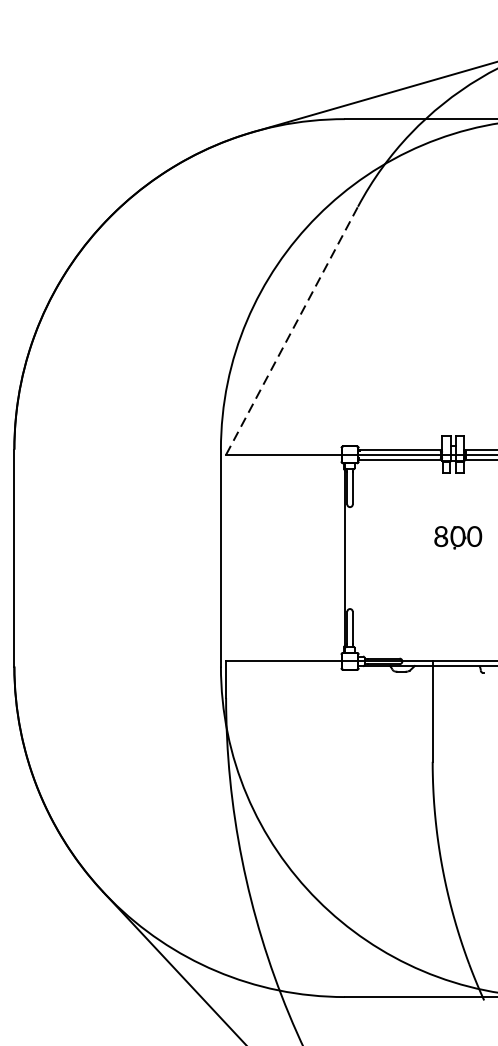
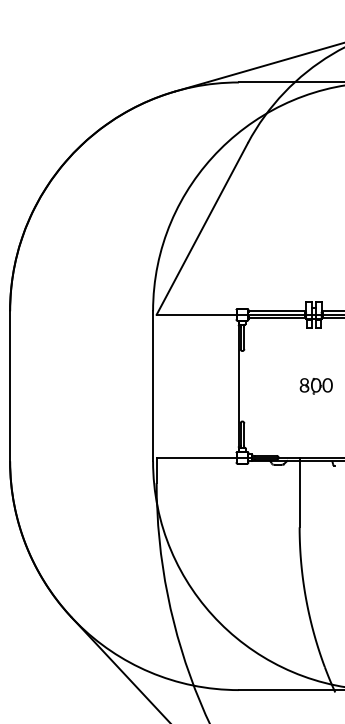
line: (292, 330) -> (202, 228), dashed -> solid
part: (457, 538) -> (315, 386), moved

